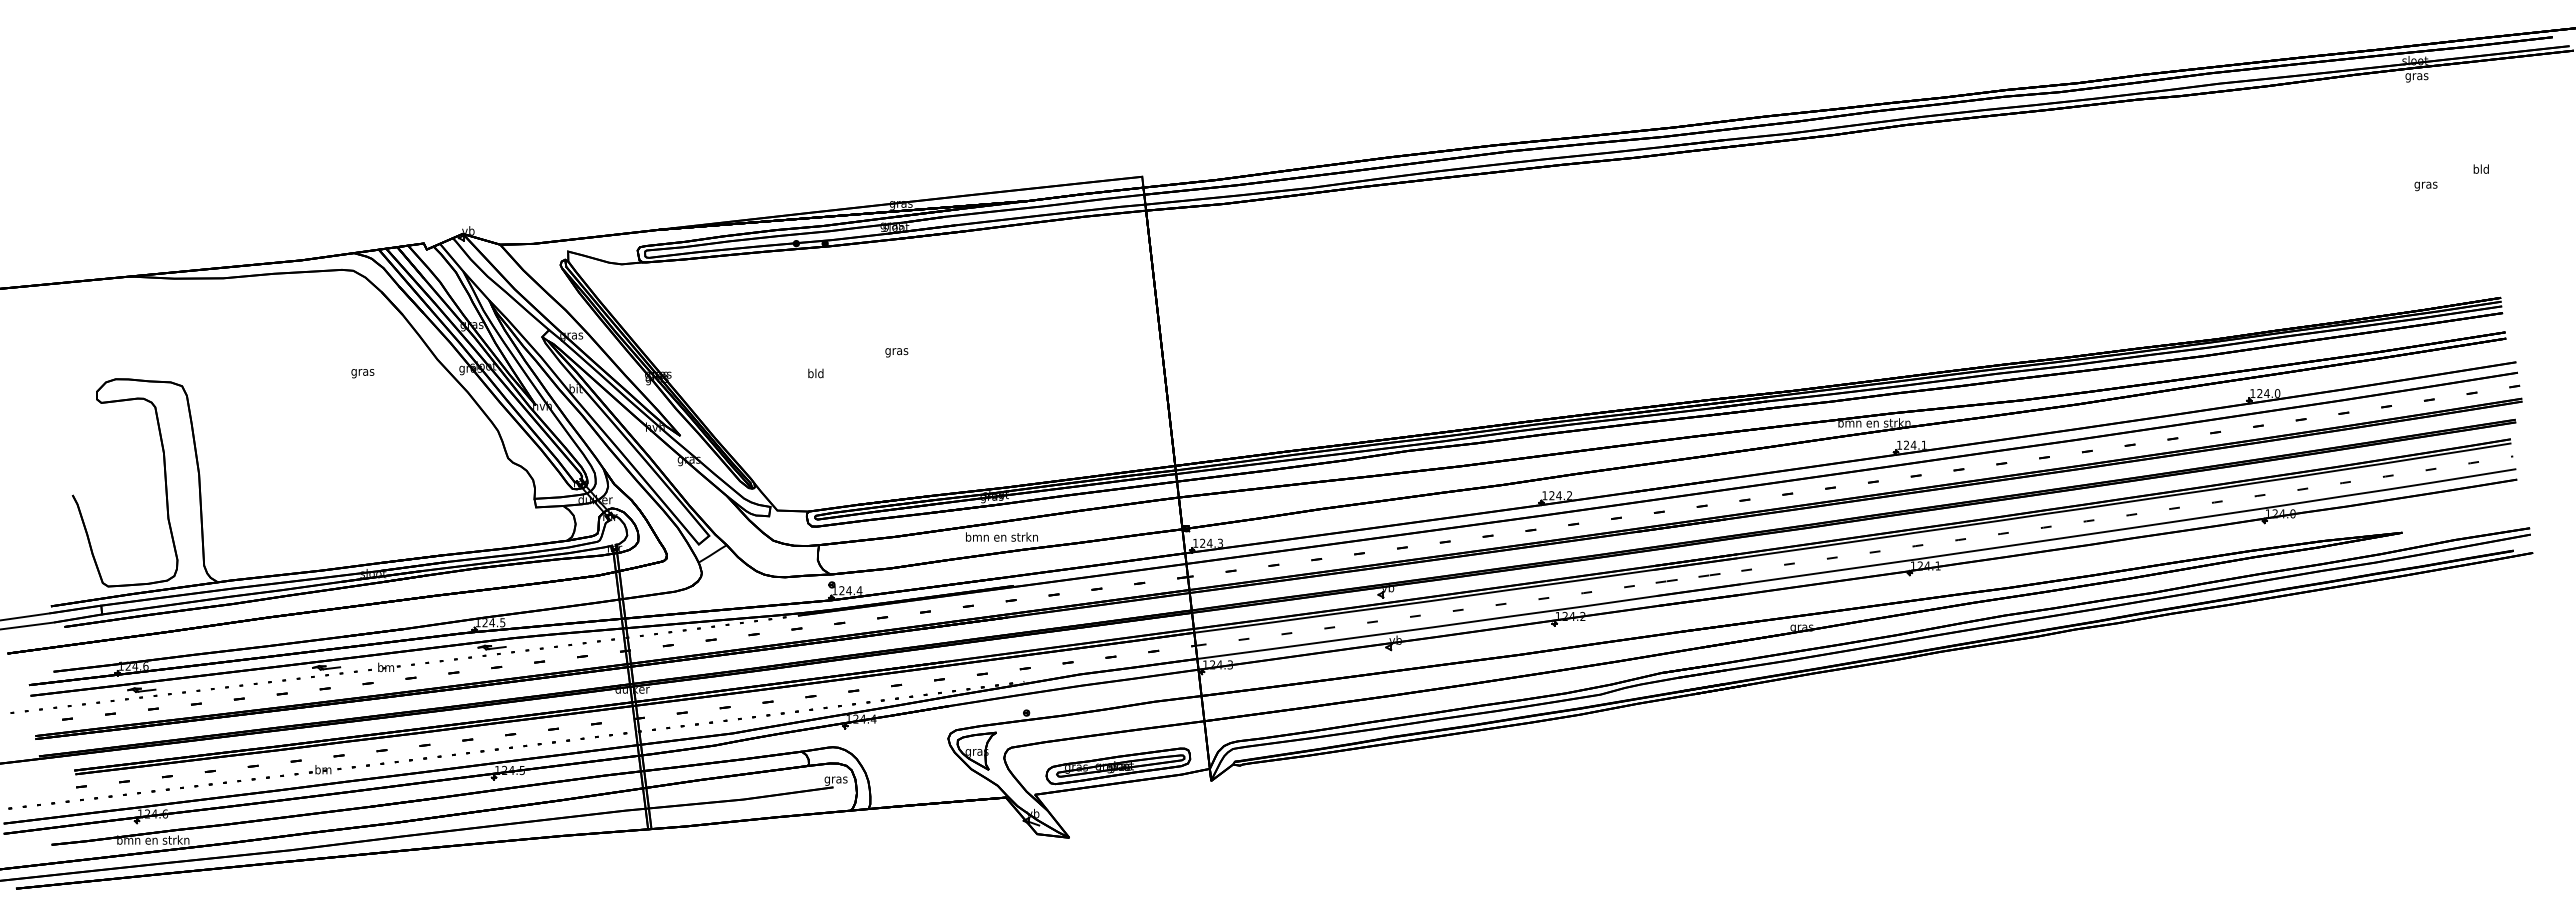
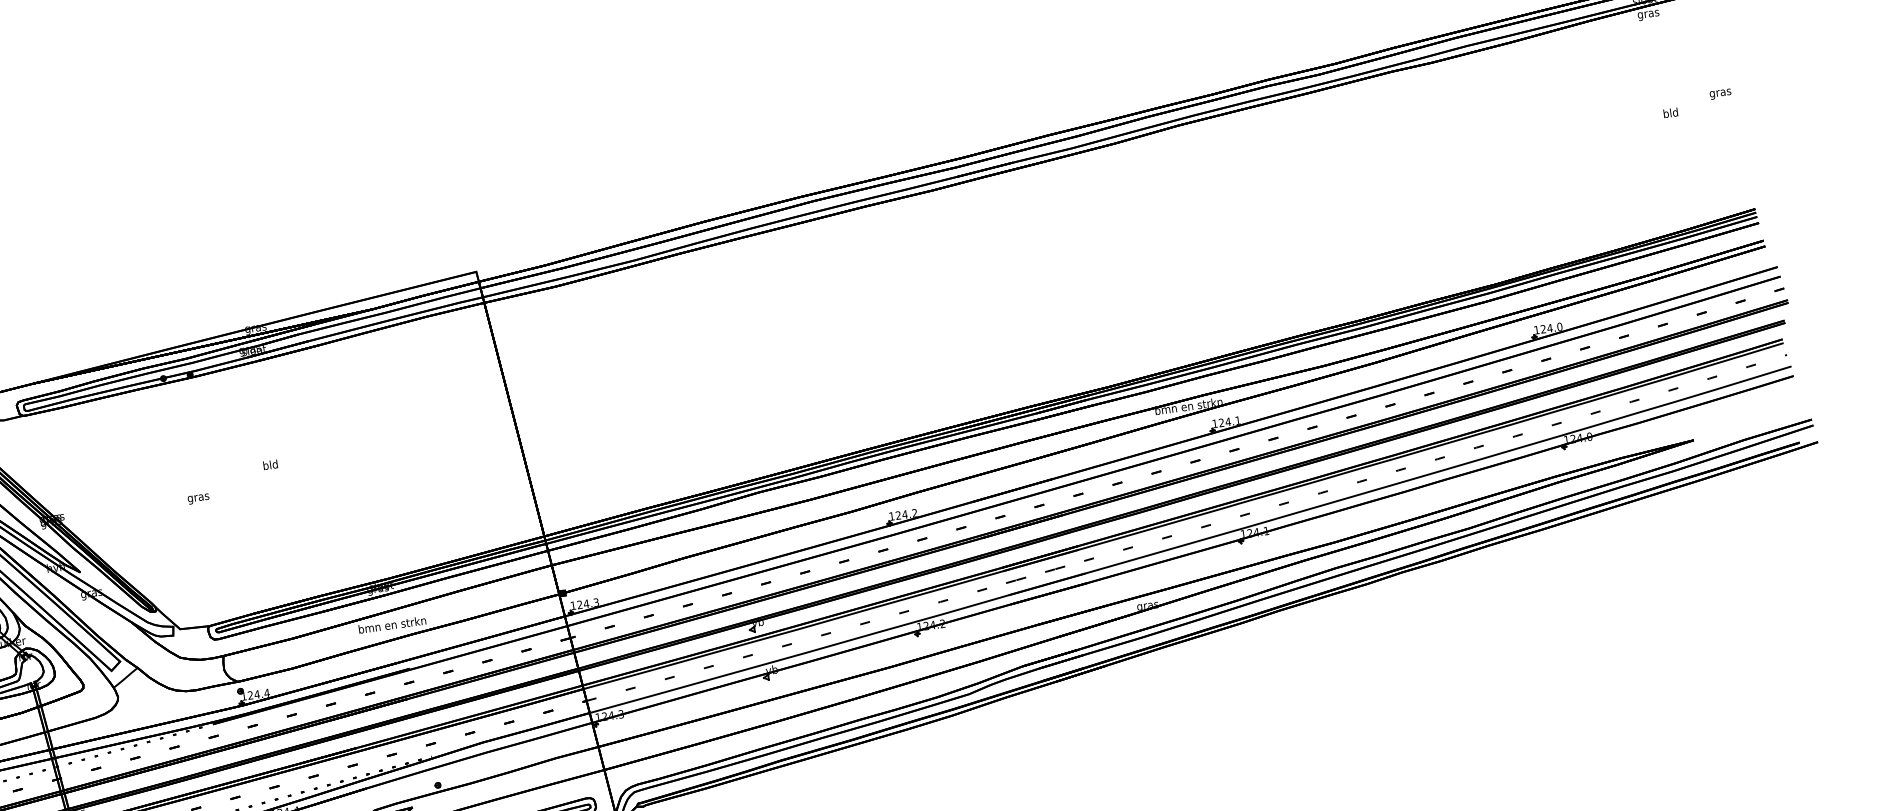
text: (2480, 170) -> (1719, 93), bld -> gras
text: (2425, 185) -> (1670, 114), gras -> bld
text: (896, 351) -> (270, 466), gras -> bld
text: (815, 374) -> (198, 497), bld -> gras

